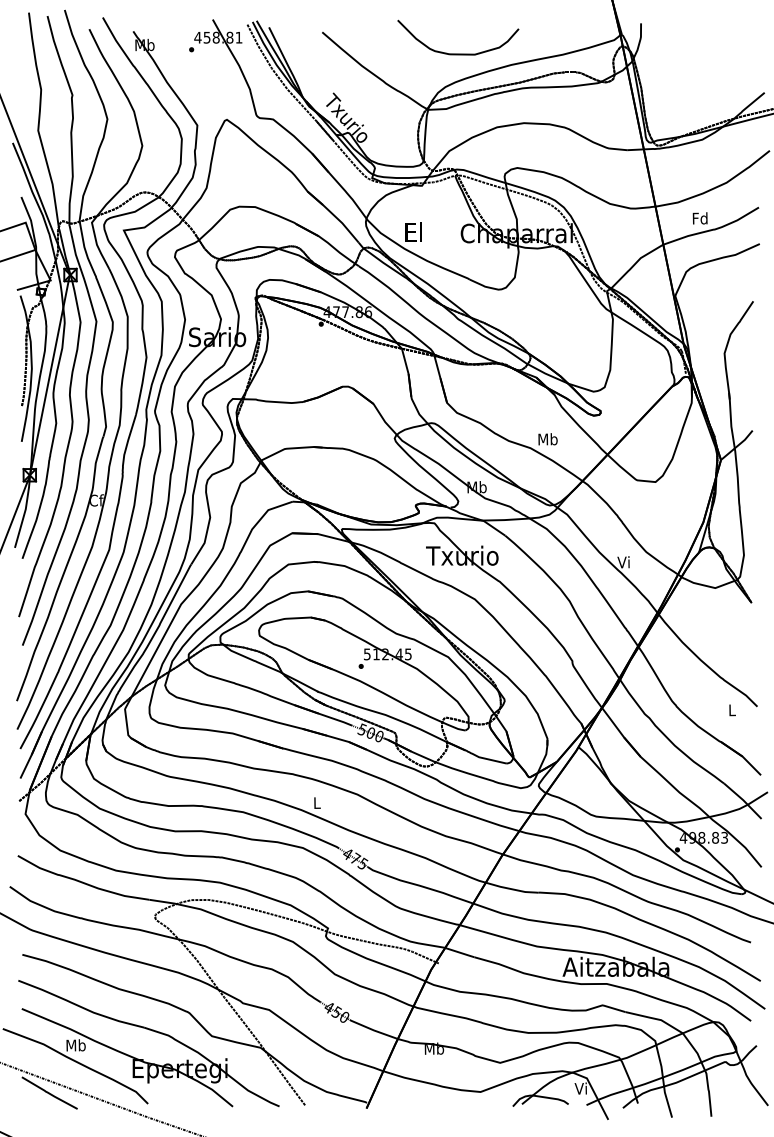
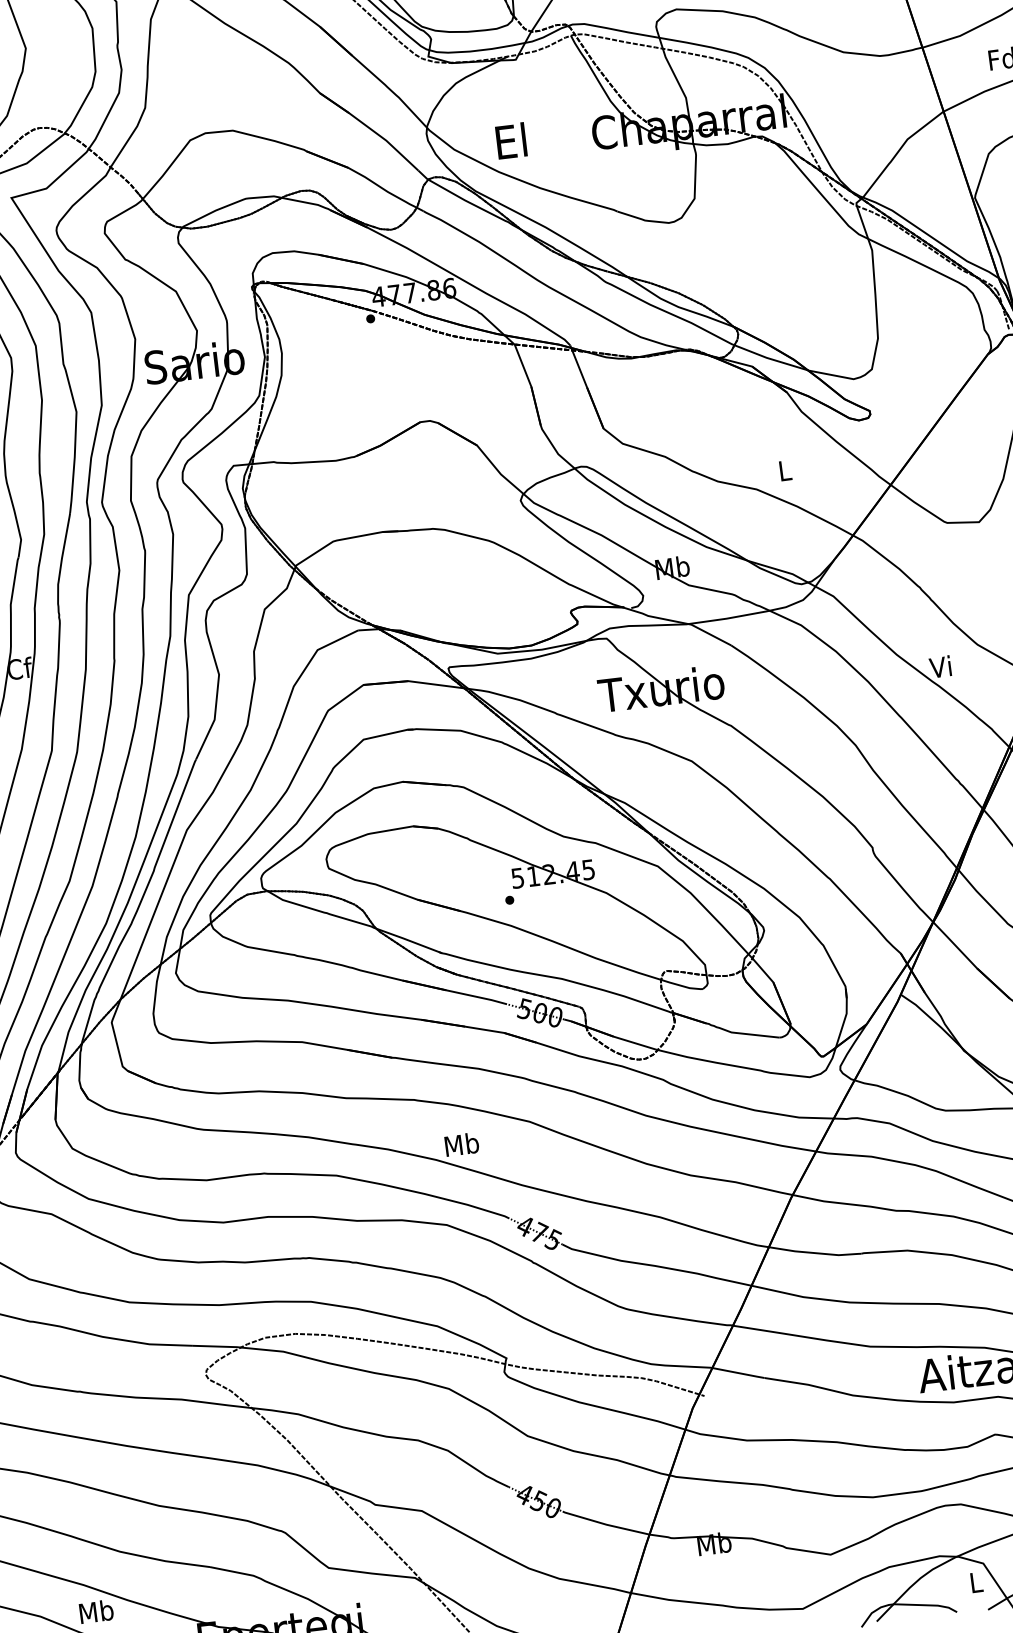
text: (547, 439) -> (784, 471), Mb -> L
text: (316, 802) -> (460, 1143), L -> Mb
text: (580, 1088) -> (974, 1582), Vi -> L

